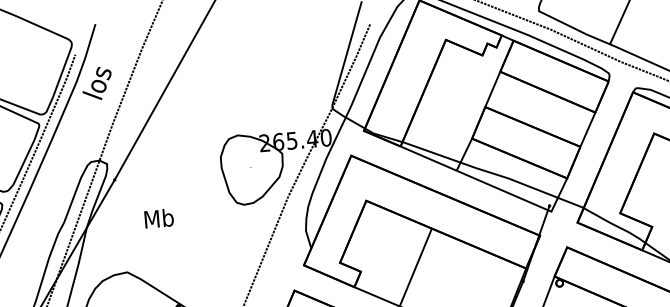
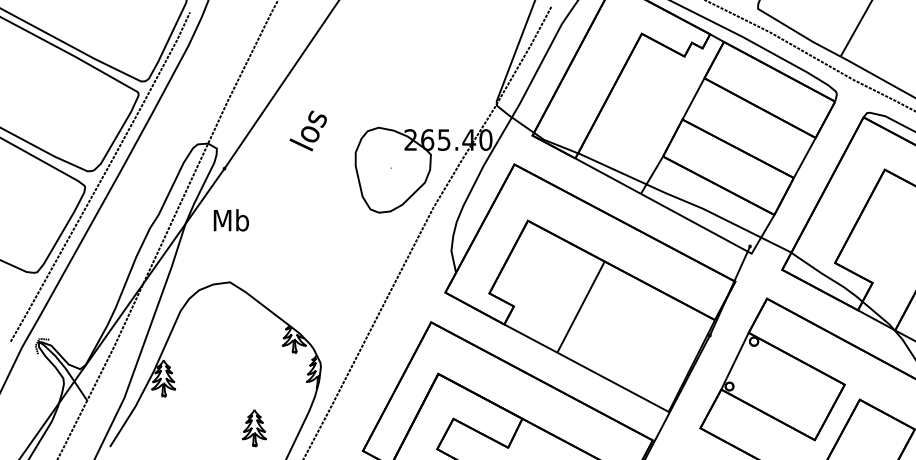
text: (96, 83) -> (307, 130), moved
text: (158, 218) -> (230, 220), moved

